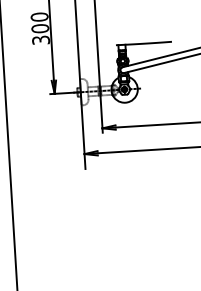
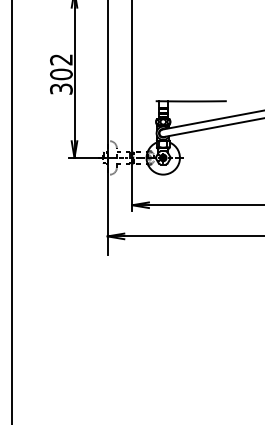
text: (39, 16) -> (61, 59), 300 -> 302

